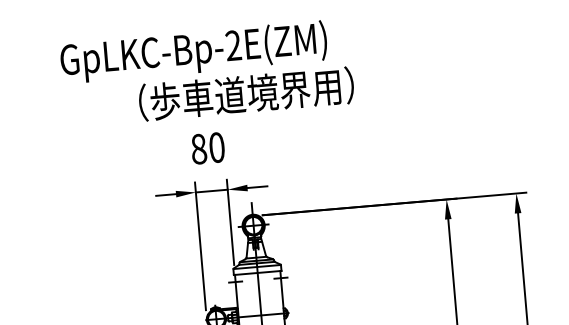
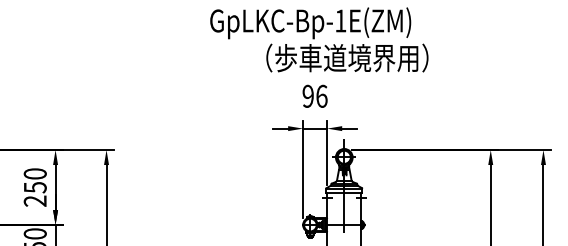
text: (233, 45) -> (340, 20), GpLKC-Bp-2E(ZM) -> GpLKC-Bp-1E(ZM)
text: (207, 147) -> (314, 95), 80 -> 96

